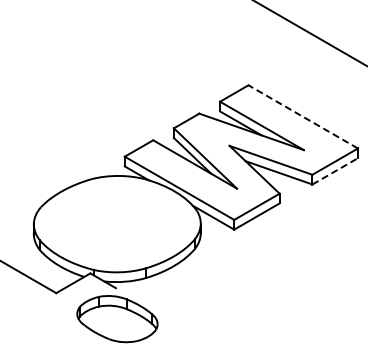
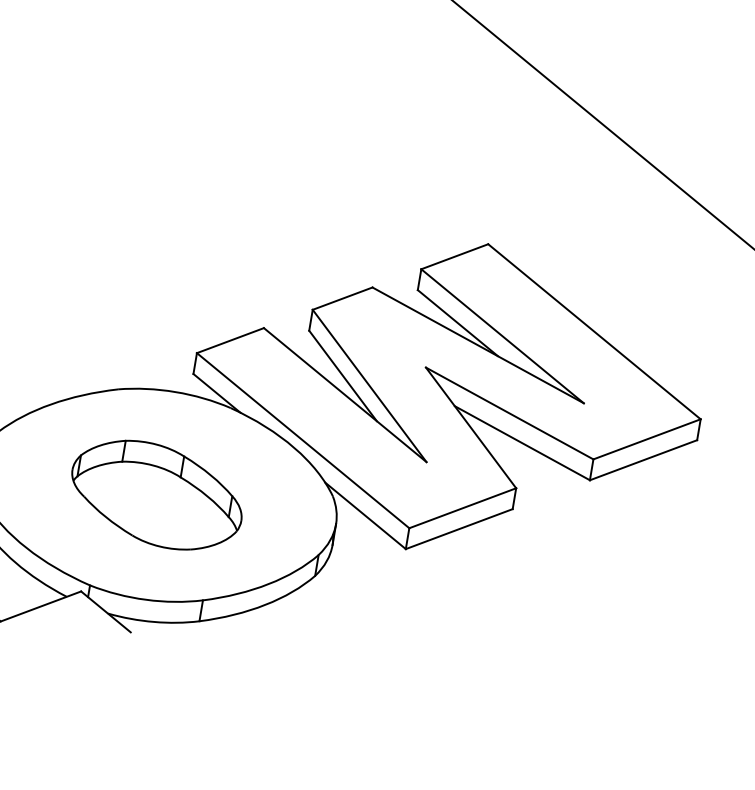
line: (302, 116) -> (593, 330), dashed -> solid
line: (335, 171) -> (644, 460), dashed -> solid
part: (117, 319) -> (156, 496), moved

